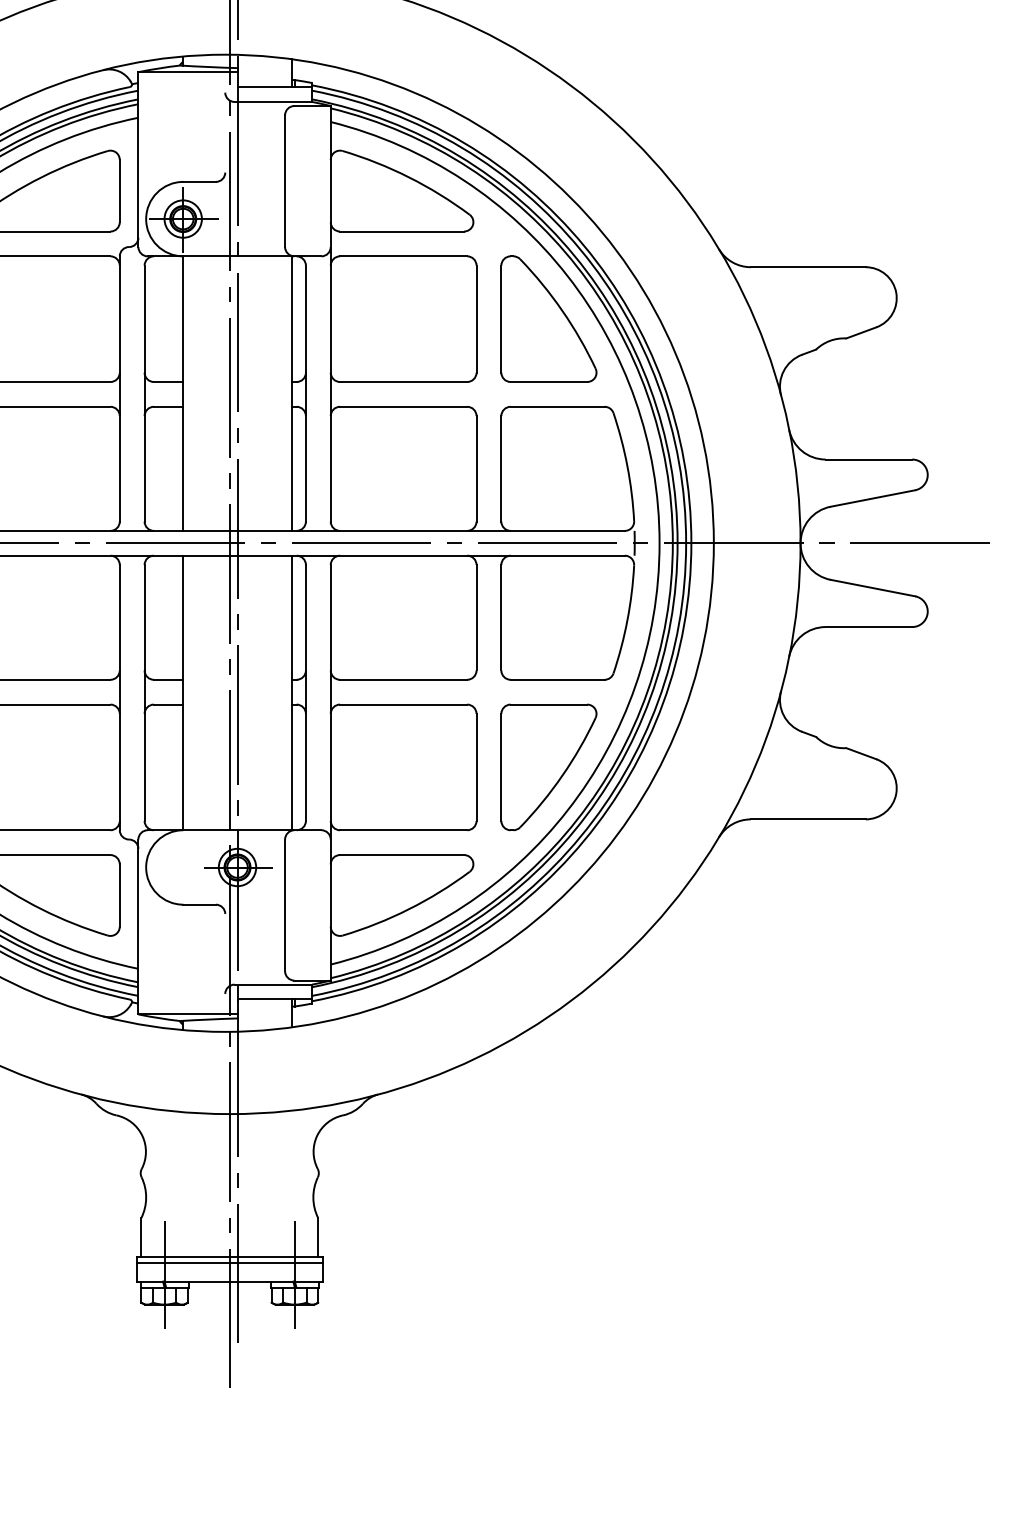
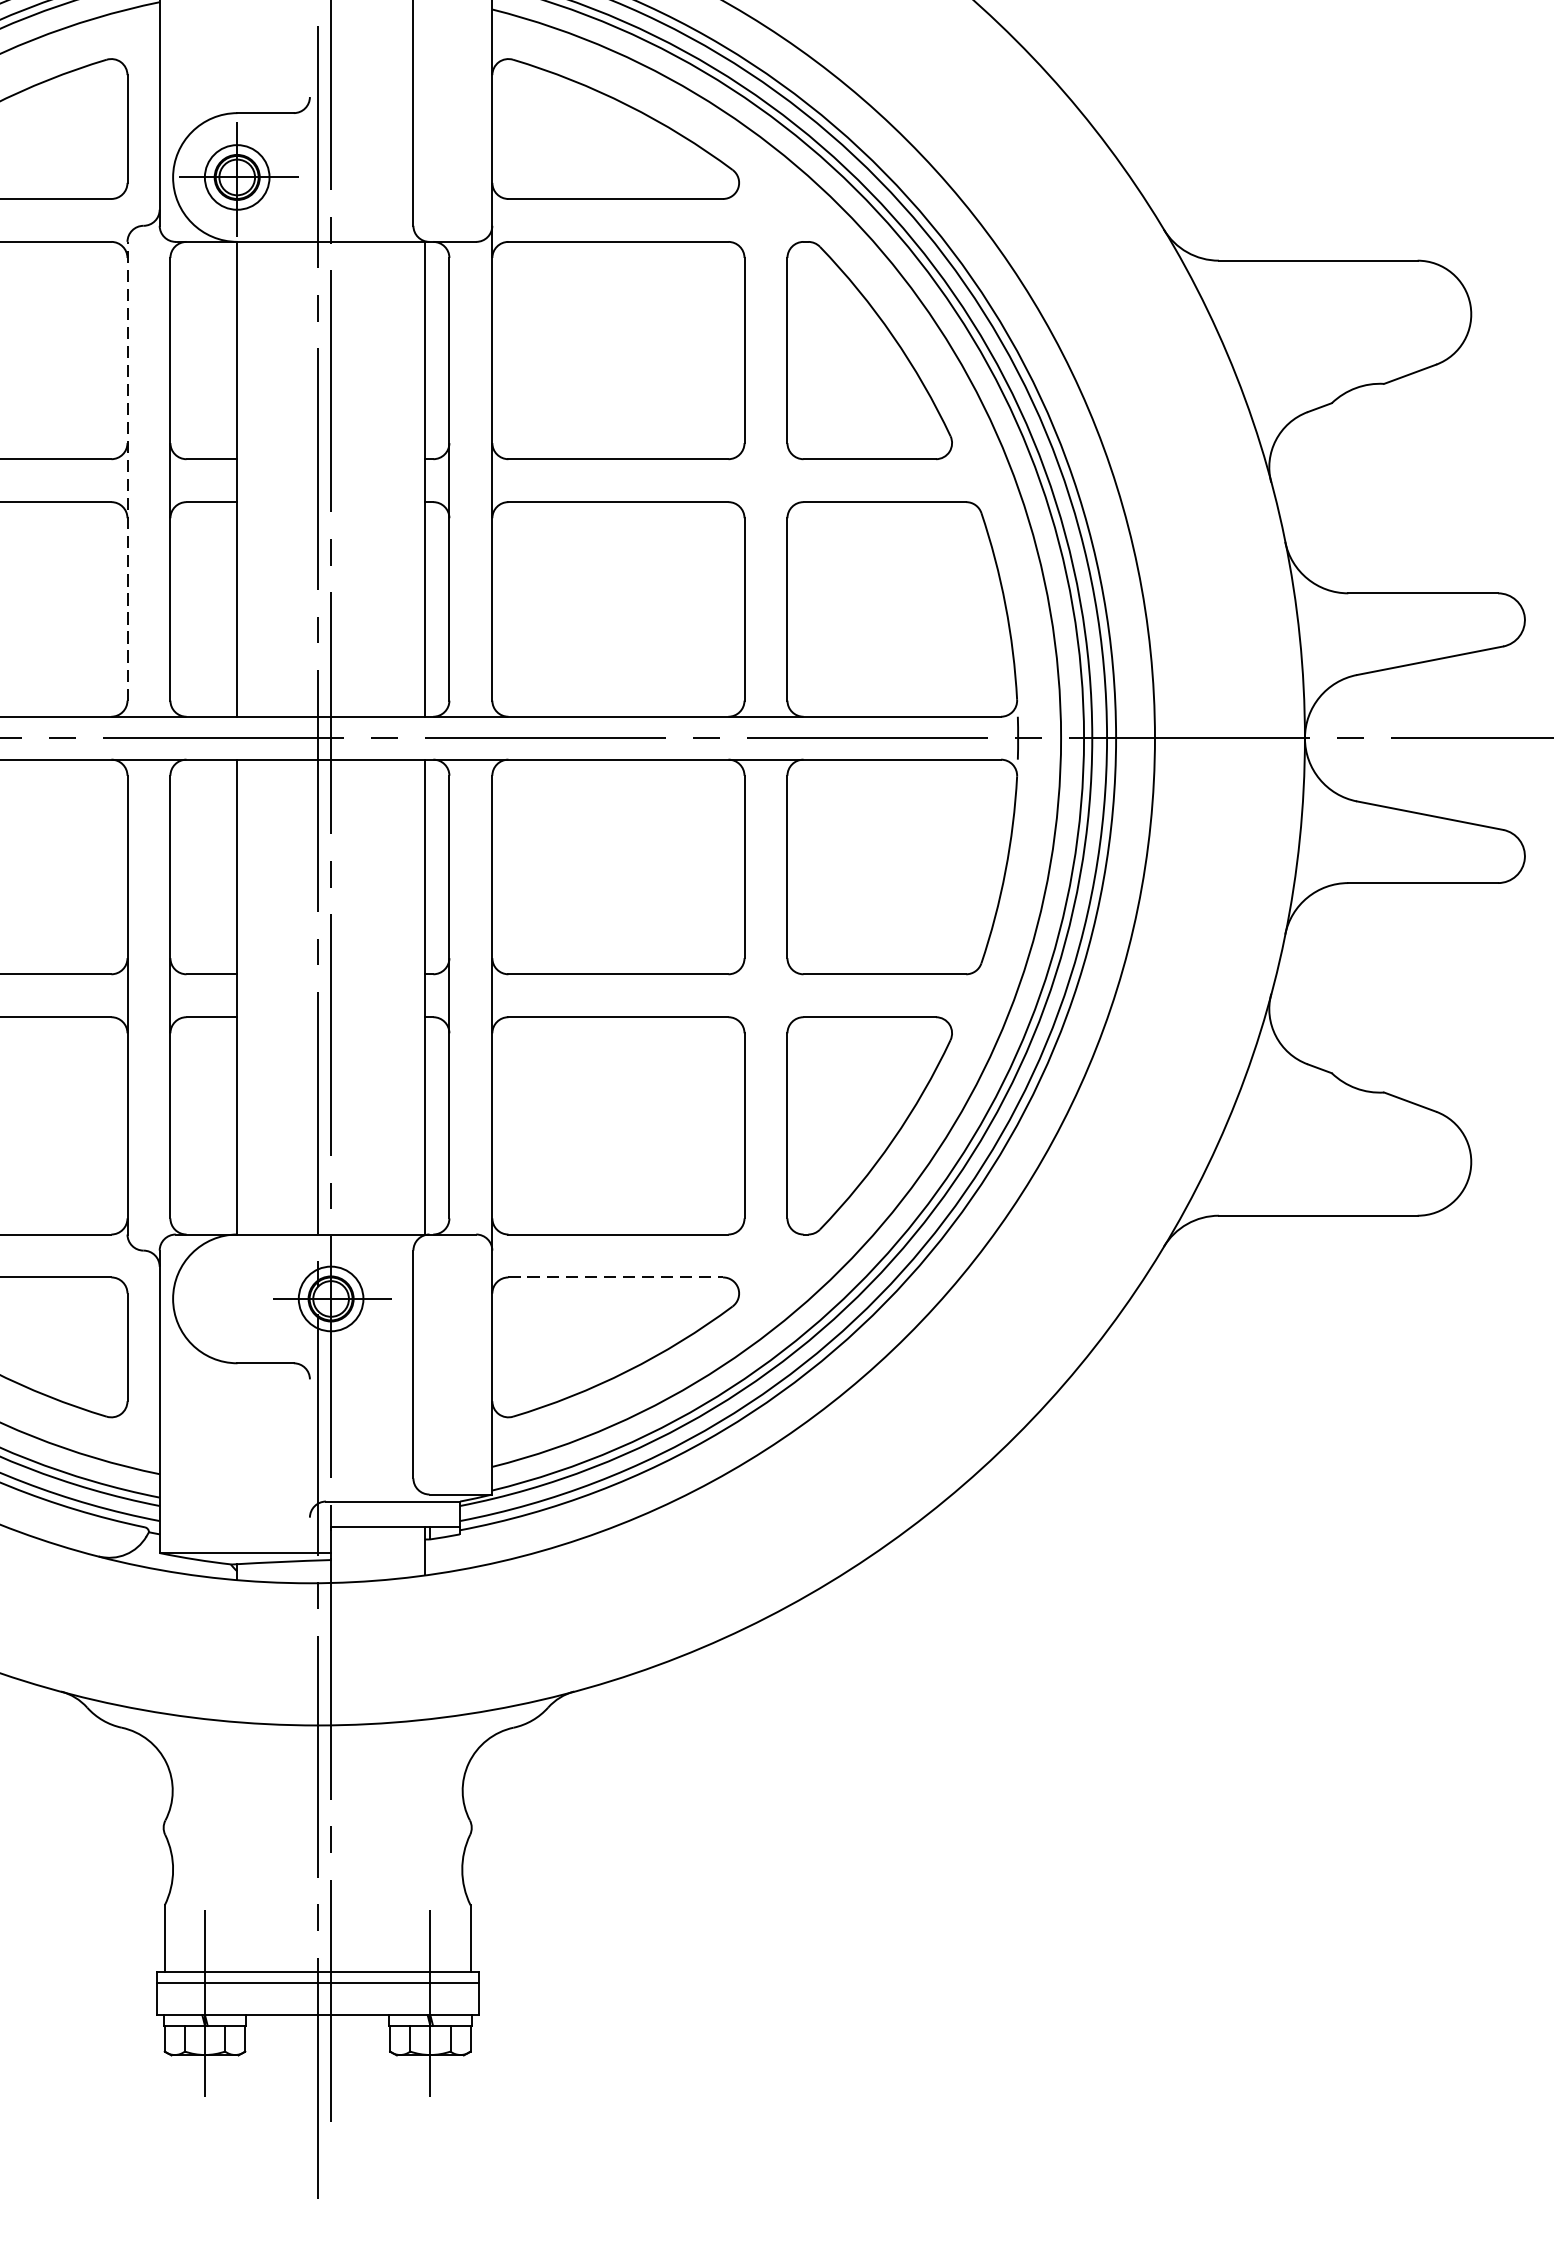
line: (119, 388) -> (126, 470), solid -> dashed
line: (402, 855) -> (616, 1278), solid -> dashed

